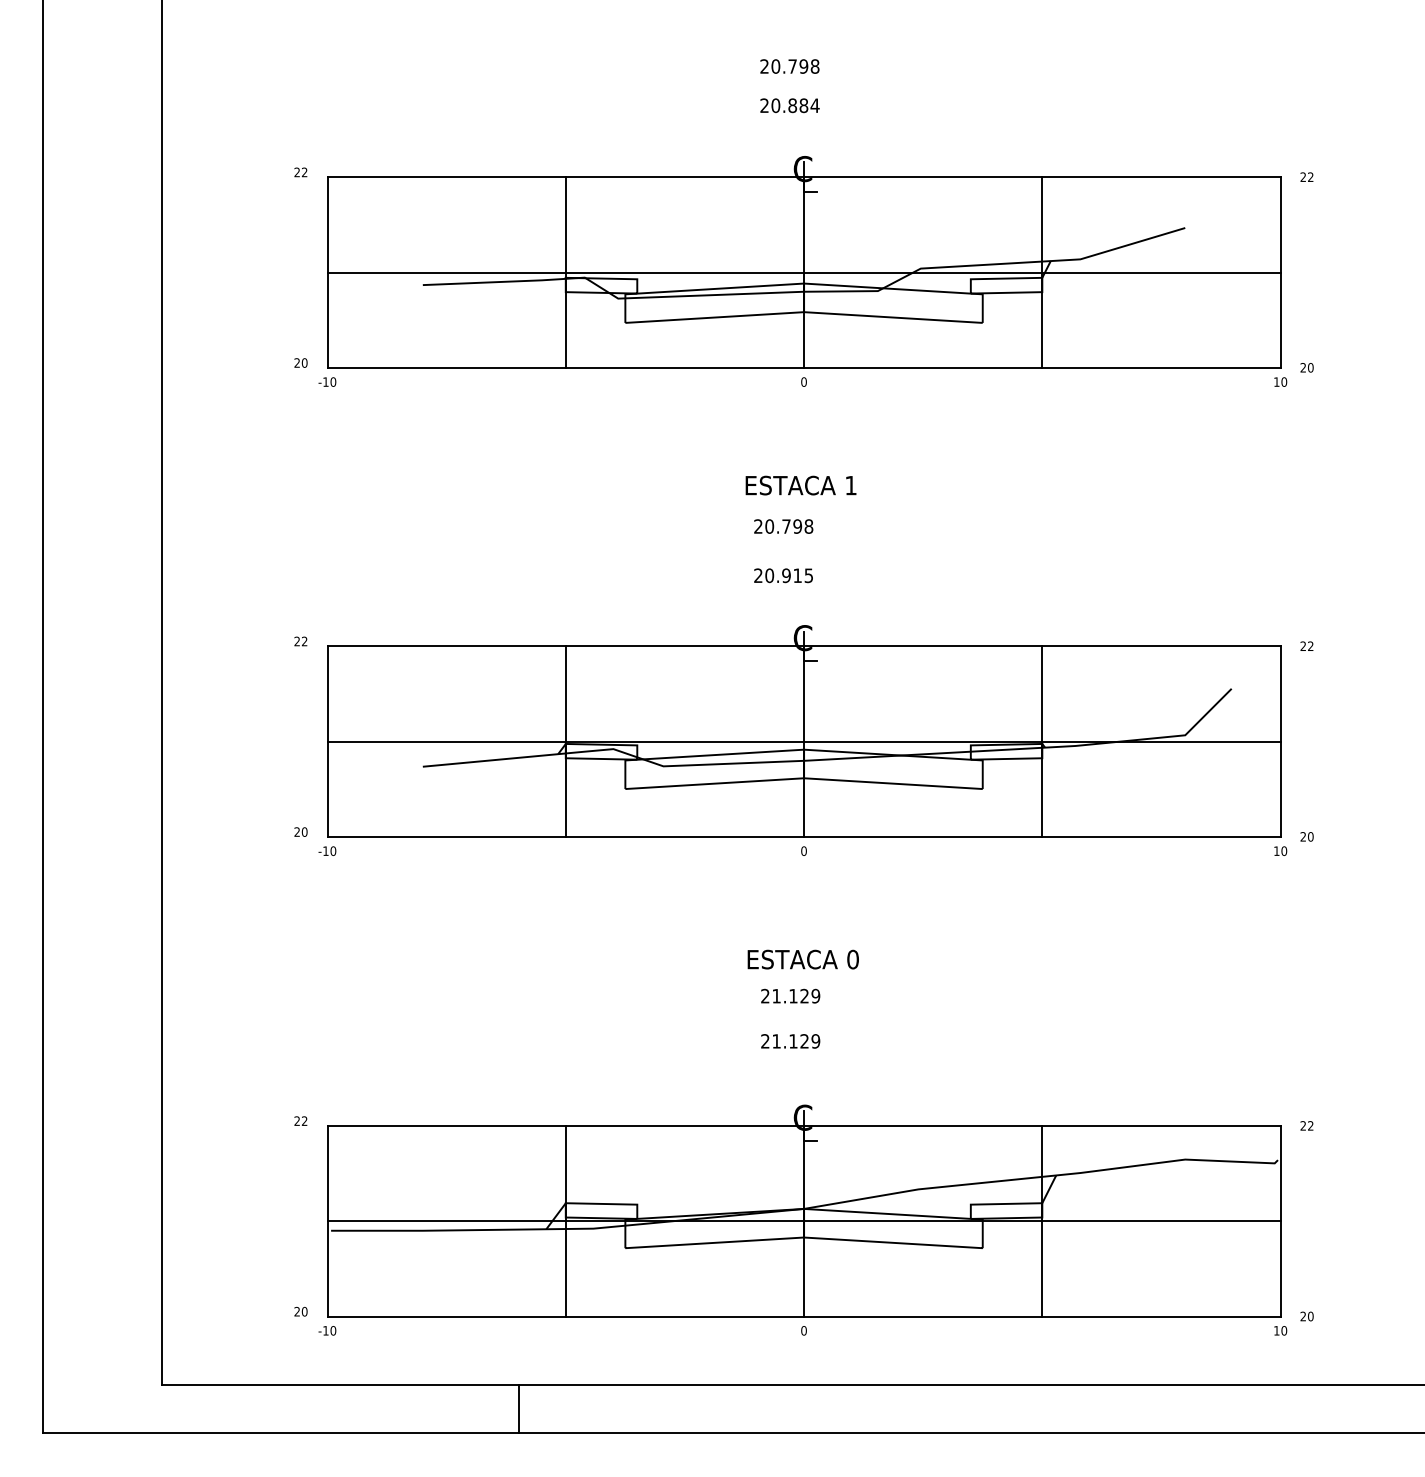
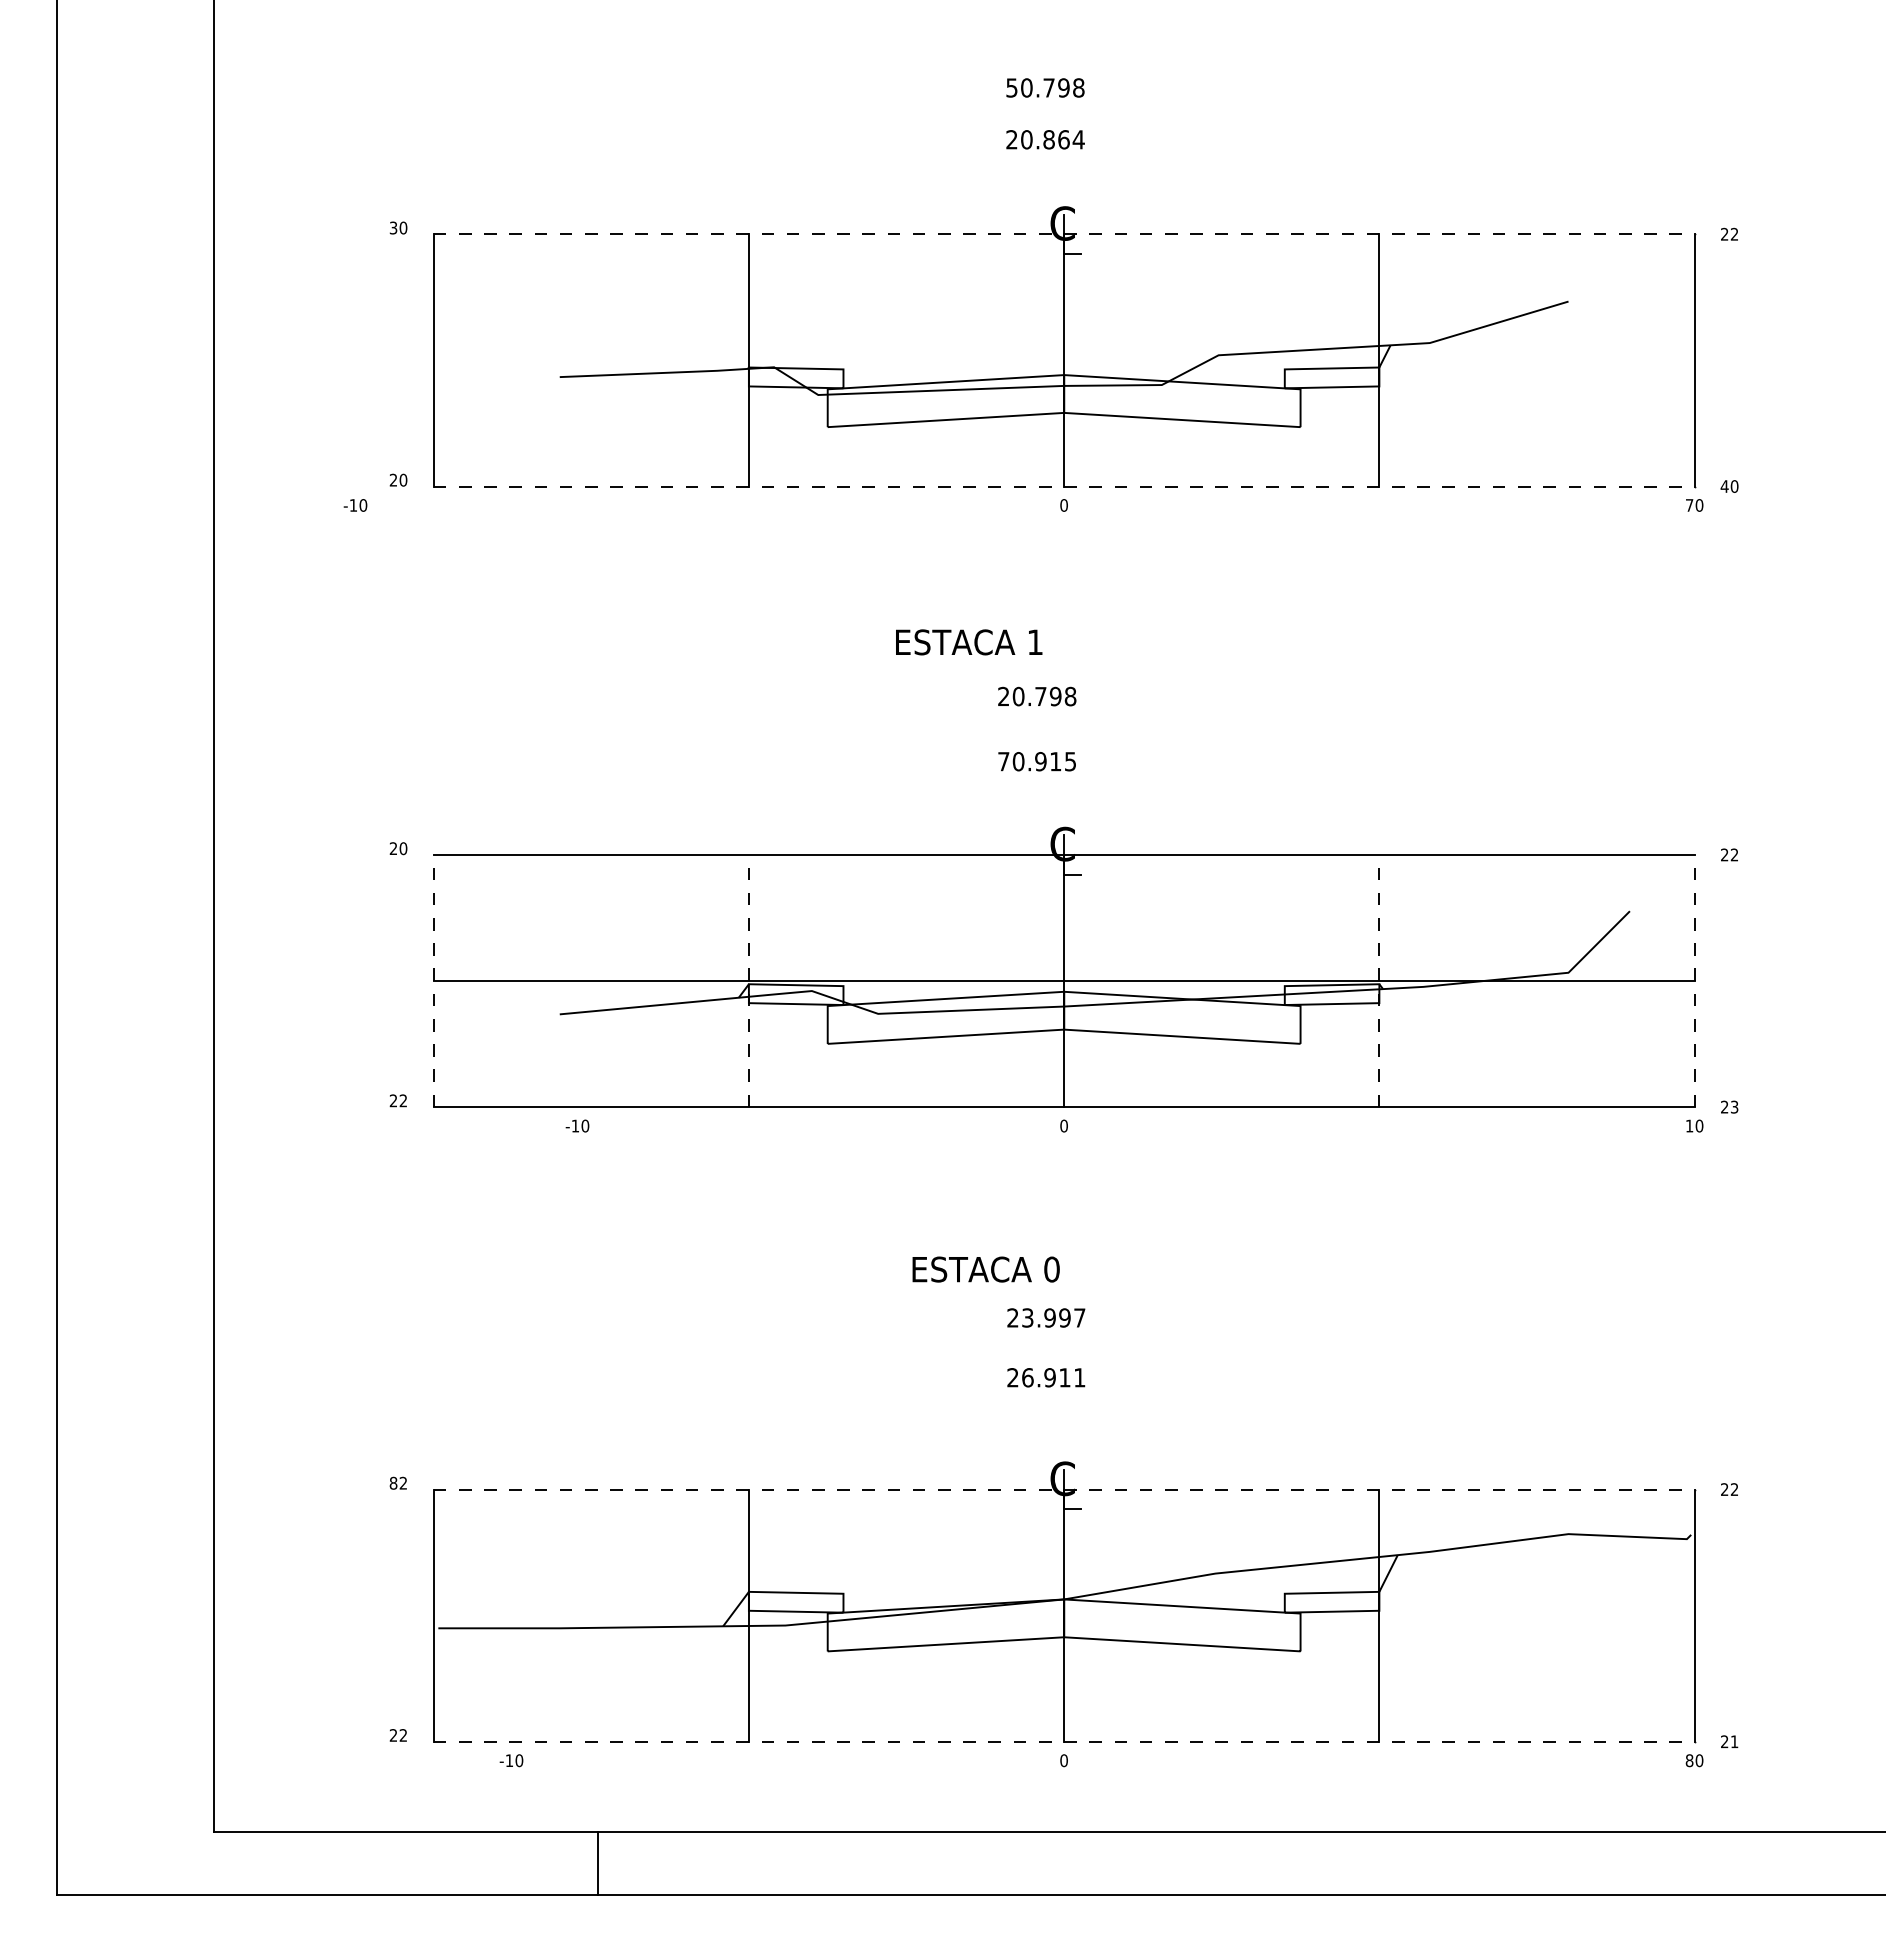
text: (764, 66) -> (1011, 87), 20.798 -> 50.798
text: (803, 105) -> (1063, 139), 20.884 -> 20.864
text: (300, 172) -> (398, 227), 22 -> 30
line: (804, 177) -> (1064, 234), solid -> dashed
line: (803, 272) -> (1063, 360), removed
line: (804, 367) -> (1064, 486), solid -> dashed
text: (1303, 367) -> (1724, 486), 20 -> 40
text: (327, 382) -> (355, 505), moved
text: (1276, 382) -> (1689, 505), 10 -> 70
text: (801, 485) -> (969, 642), moved
text: (758, 575) -> (1003, 761), 20.915 -> 70.915
text: (304, 641) -> (403, 848), 22 -> 20
line: (327, 741) -> (433, 980), solid -> dashed
line: (565, 741) -> (748, 980), solid -> dashed
line: (1042, 741) -> (1379, 980), solid -> dashed
line: (1280, 741) -> (1694, 980), solid -> dashed
text: (304, 831) -> (403, 1100), 20 -> 22
text: (1310, 836) -> (1734, 1106), 20 -> 23
text: (327, 850) -> (577, 1125), moved
text: (802, 959) -> (985, 1269), moved
text: (796, 995) -> (1053, 1317), 21.129 -> 23.997
text: (796, 1041) -> (1053, 1377), 21.129 -> 26.911
text: (297, 1120) -> (393, 1482), 22 -> 82
line: (804, 1125) -> (1064, 1489), solid -> dashed
line: (803, 1221) -> (1063, 1615), removed
text: (304, 1311) -> (403, 1735), 20 -> 22
line: (804, 1316) -> (1064, 1741), solid -> dashed
text: (1310, 1316) -> (1734, 1741), 20 -> 21
text: (327, 1330) -> (511, 1760), moved
text: (1276, 1330) -> (1689, 1760), 10 -> 80
line: (519, 1408) -> (598, 1863), moved

